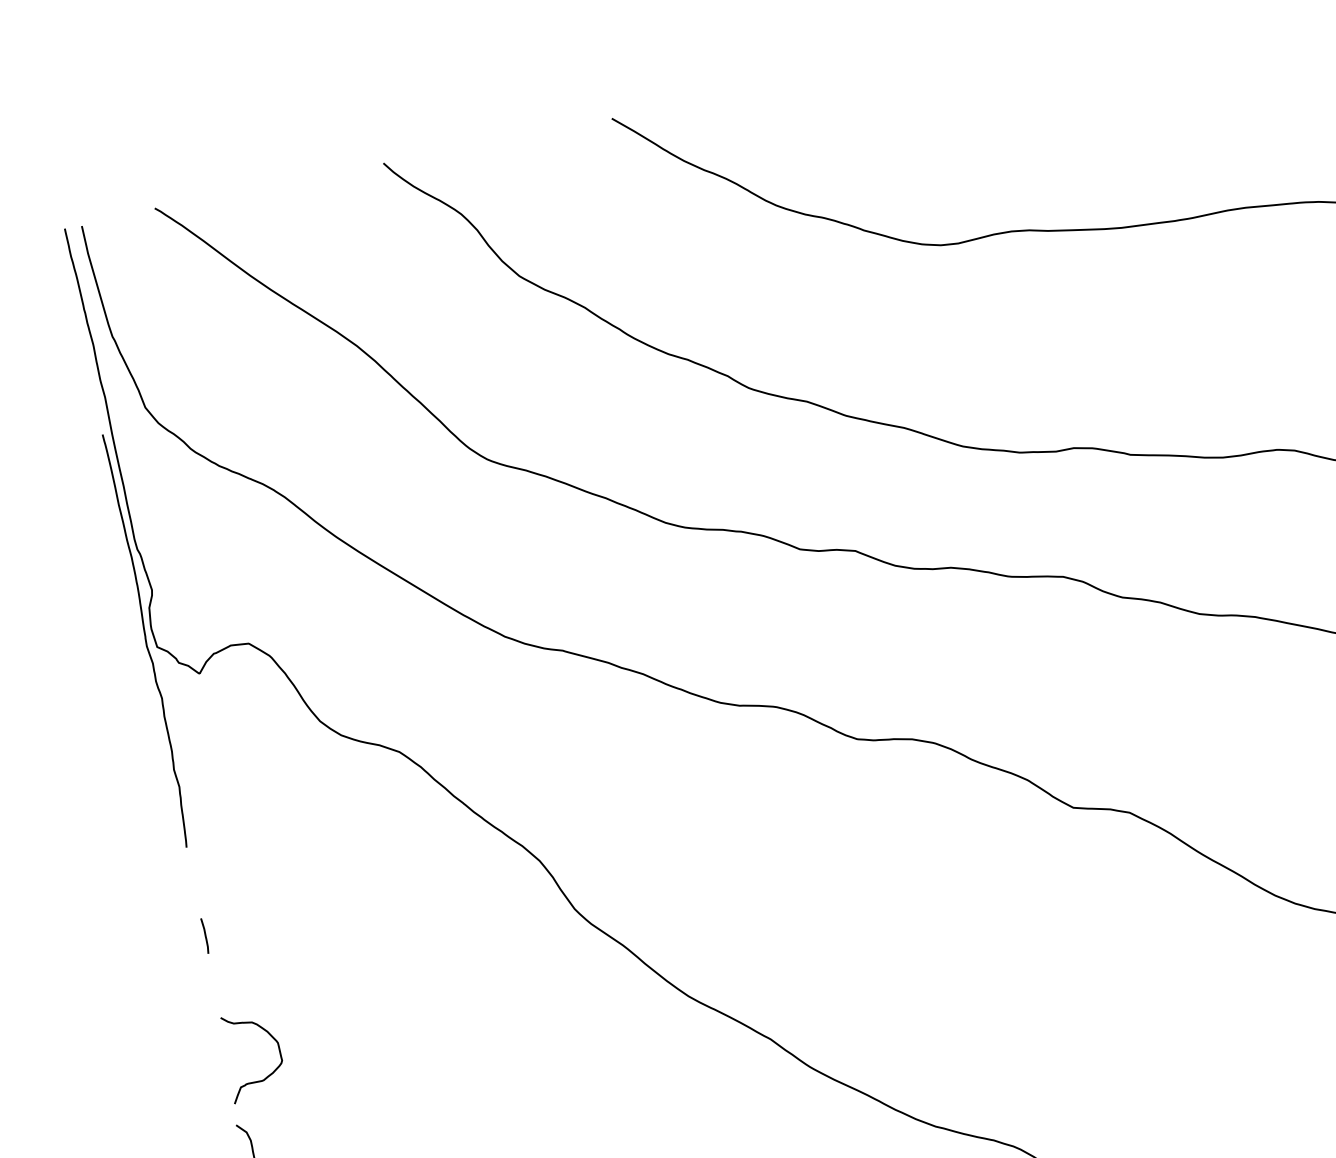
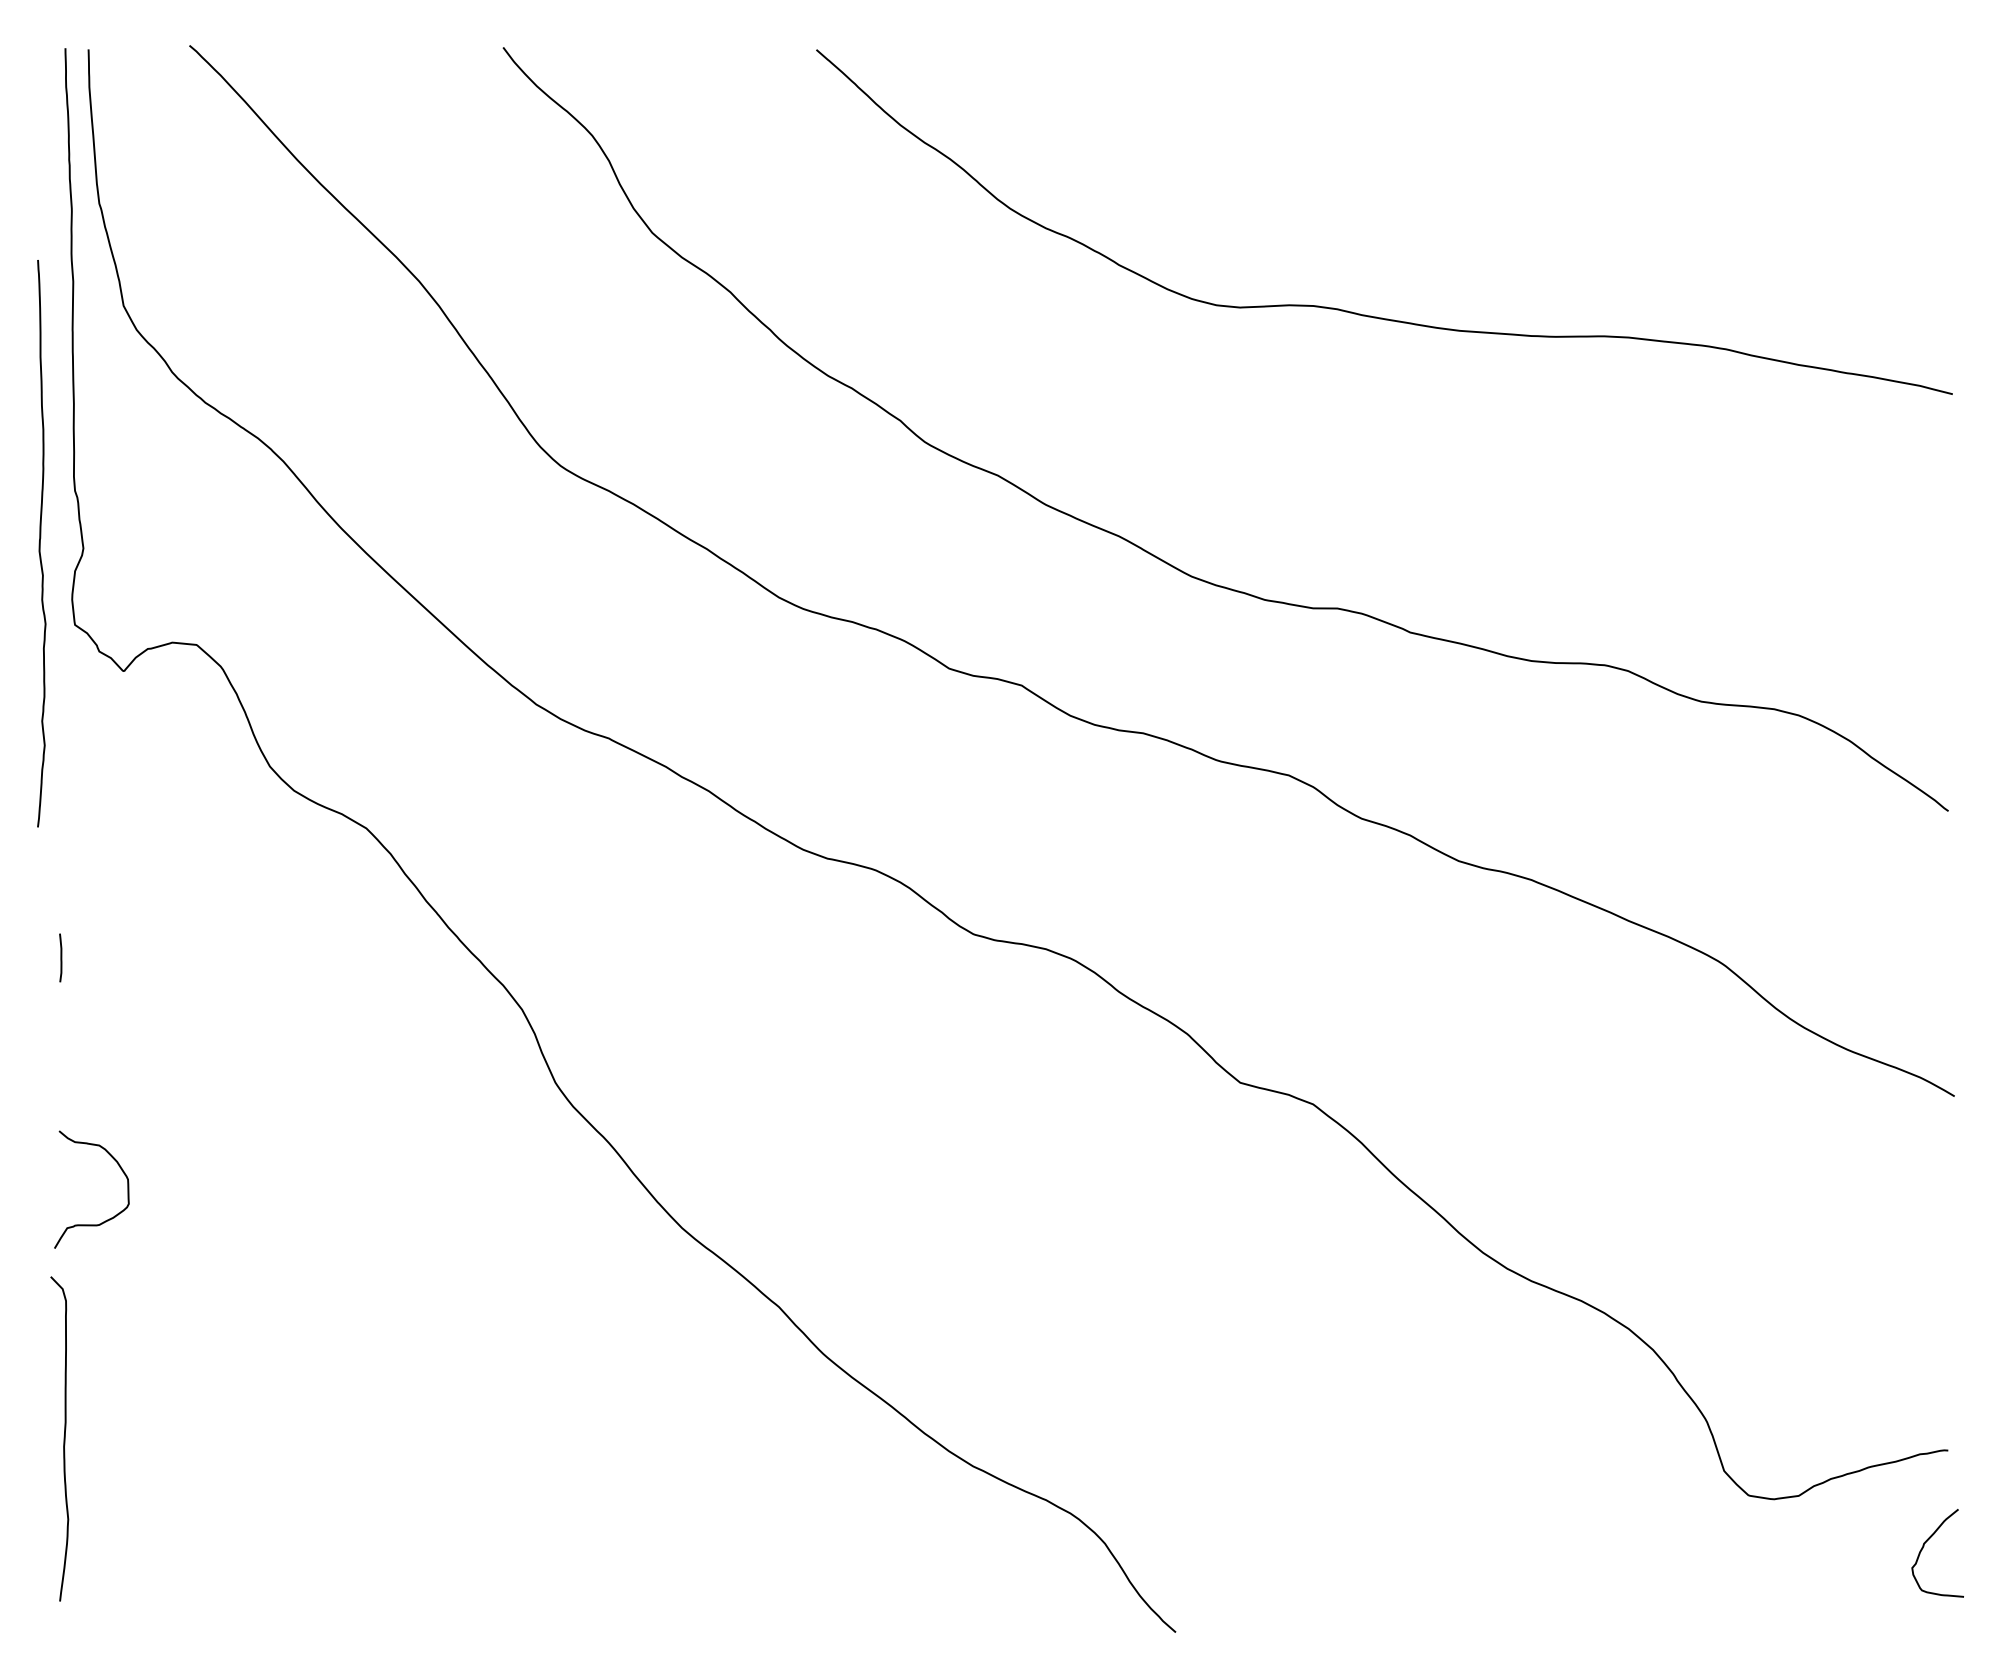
curve: (146, 640) -> (40, 543), moved
line: (204, 935) -> (60, 957), moved

